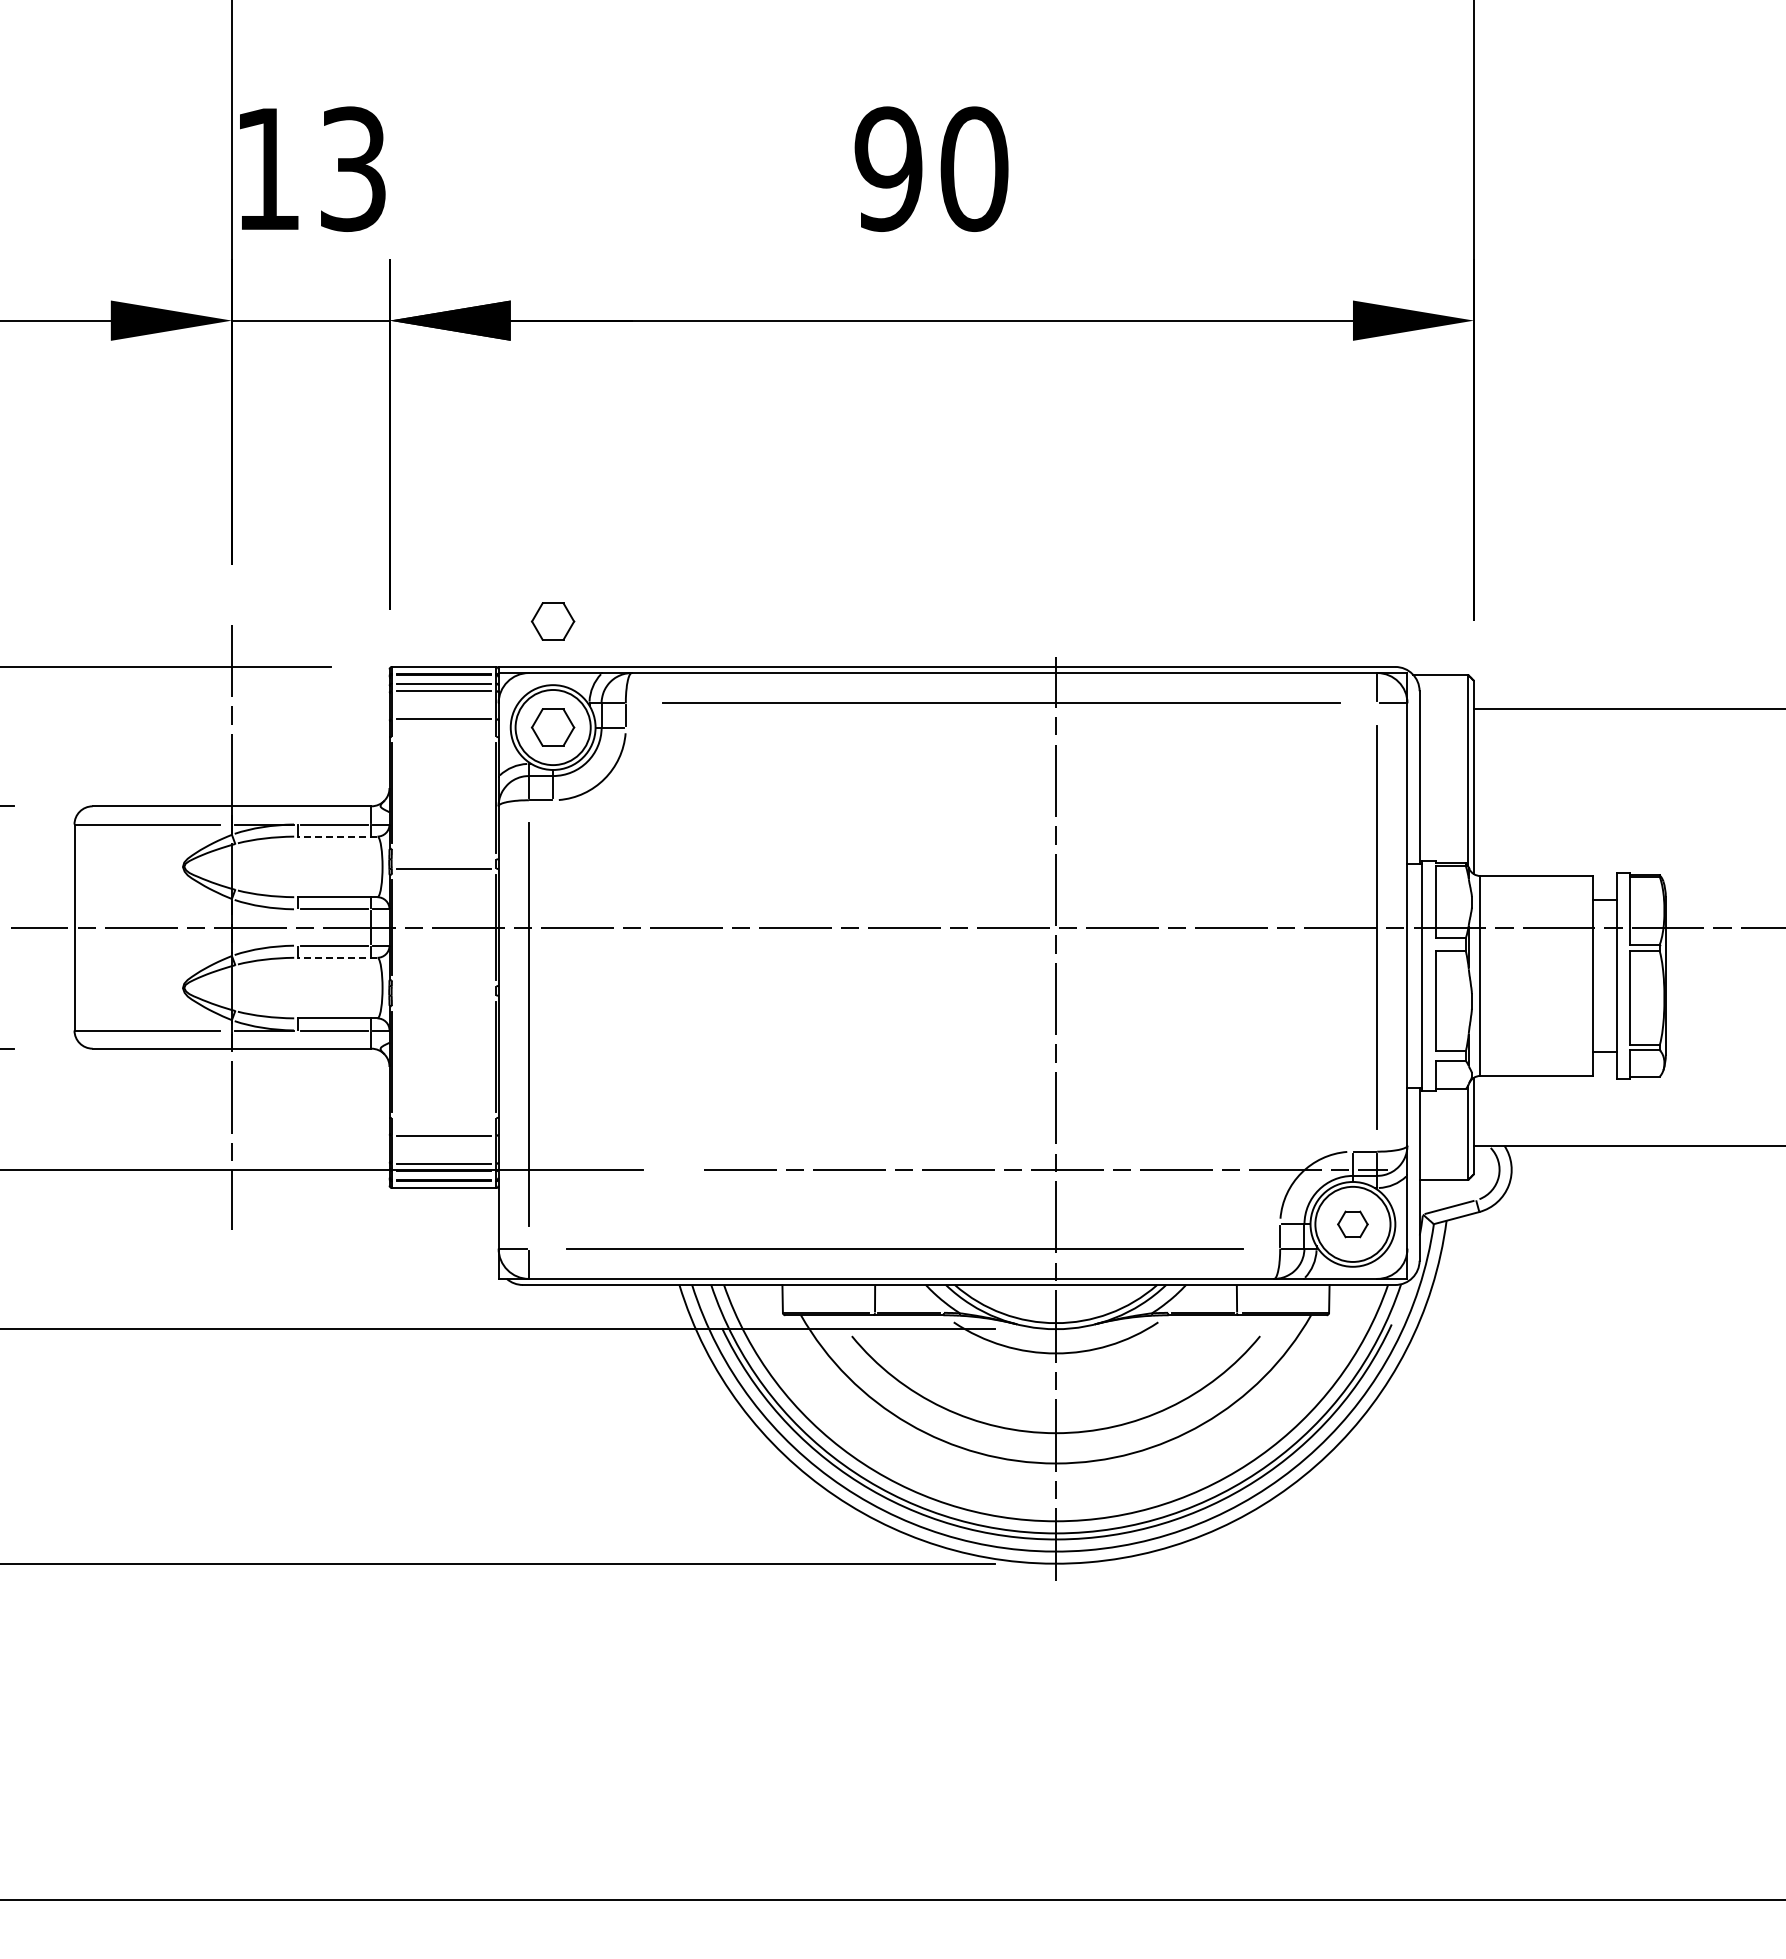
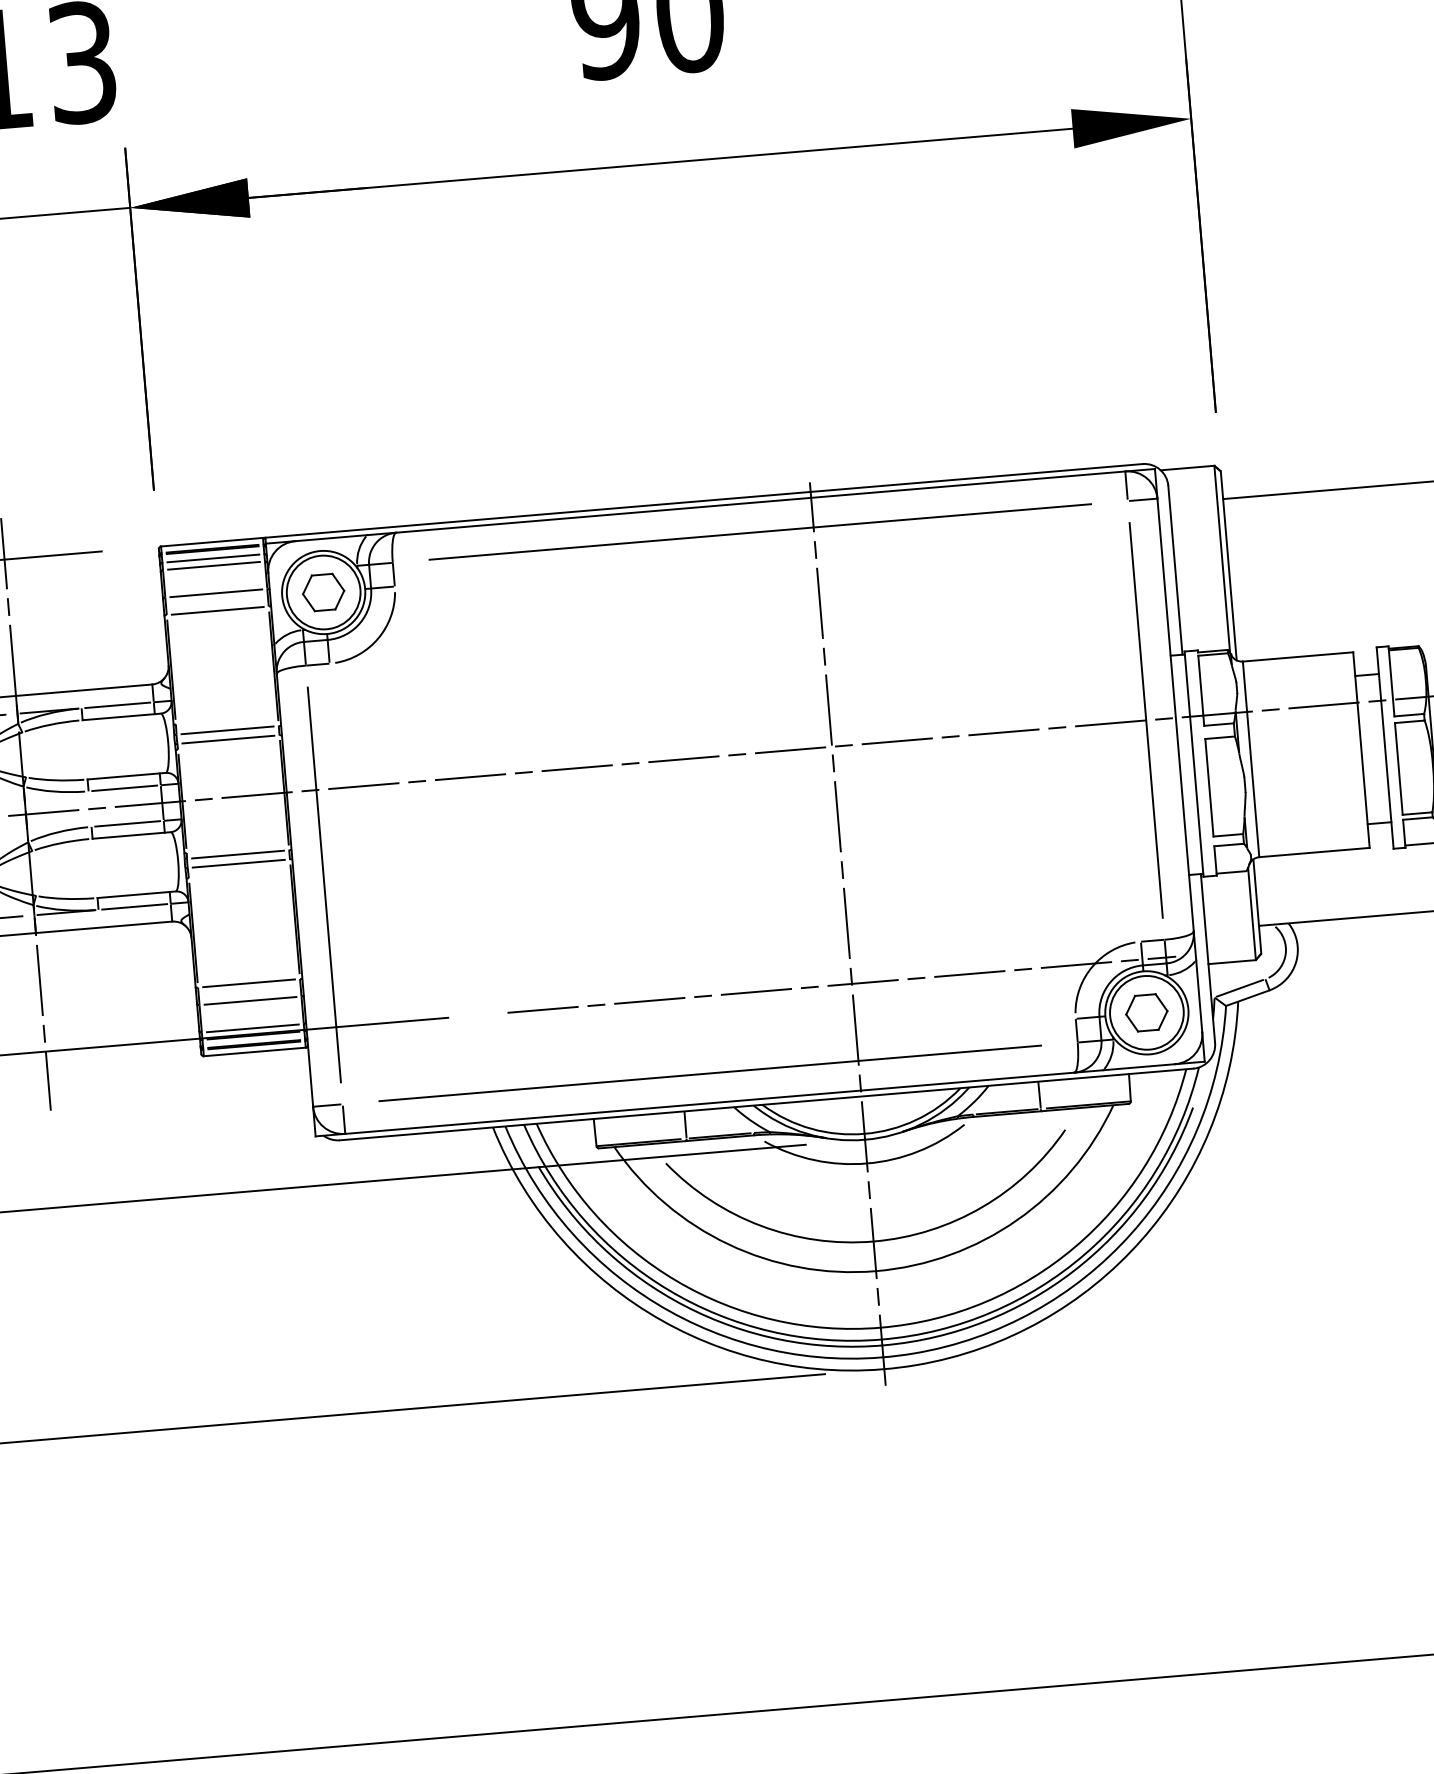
part: (552, 621) -> (314, 488), removed
line: (444, 737) -> (218, 611), added
line: (337, 836) -> (121, 716), dashed -> solid
line: (443, 859) -> (227, 730), added
line: (337, 957) -> (131, 835), dashed -> solid
line: (443, 986) -> (237, 854), added
line: (443, 995) -> (238, 863), added
line: (444, 1117) -> (249, 982), added
part: (1352, 1224) -> (1146, 1012), size x1.43

